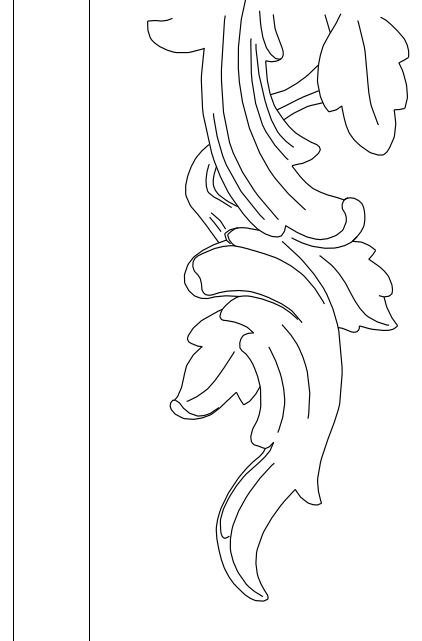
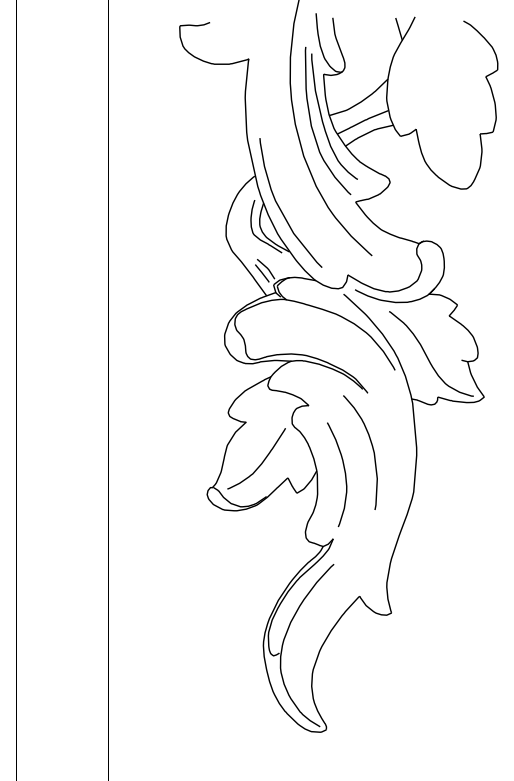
curve: (367, 72) -> (447, 88), removed
curve: (226, 122) -> (275, 149), removed

